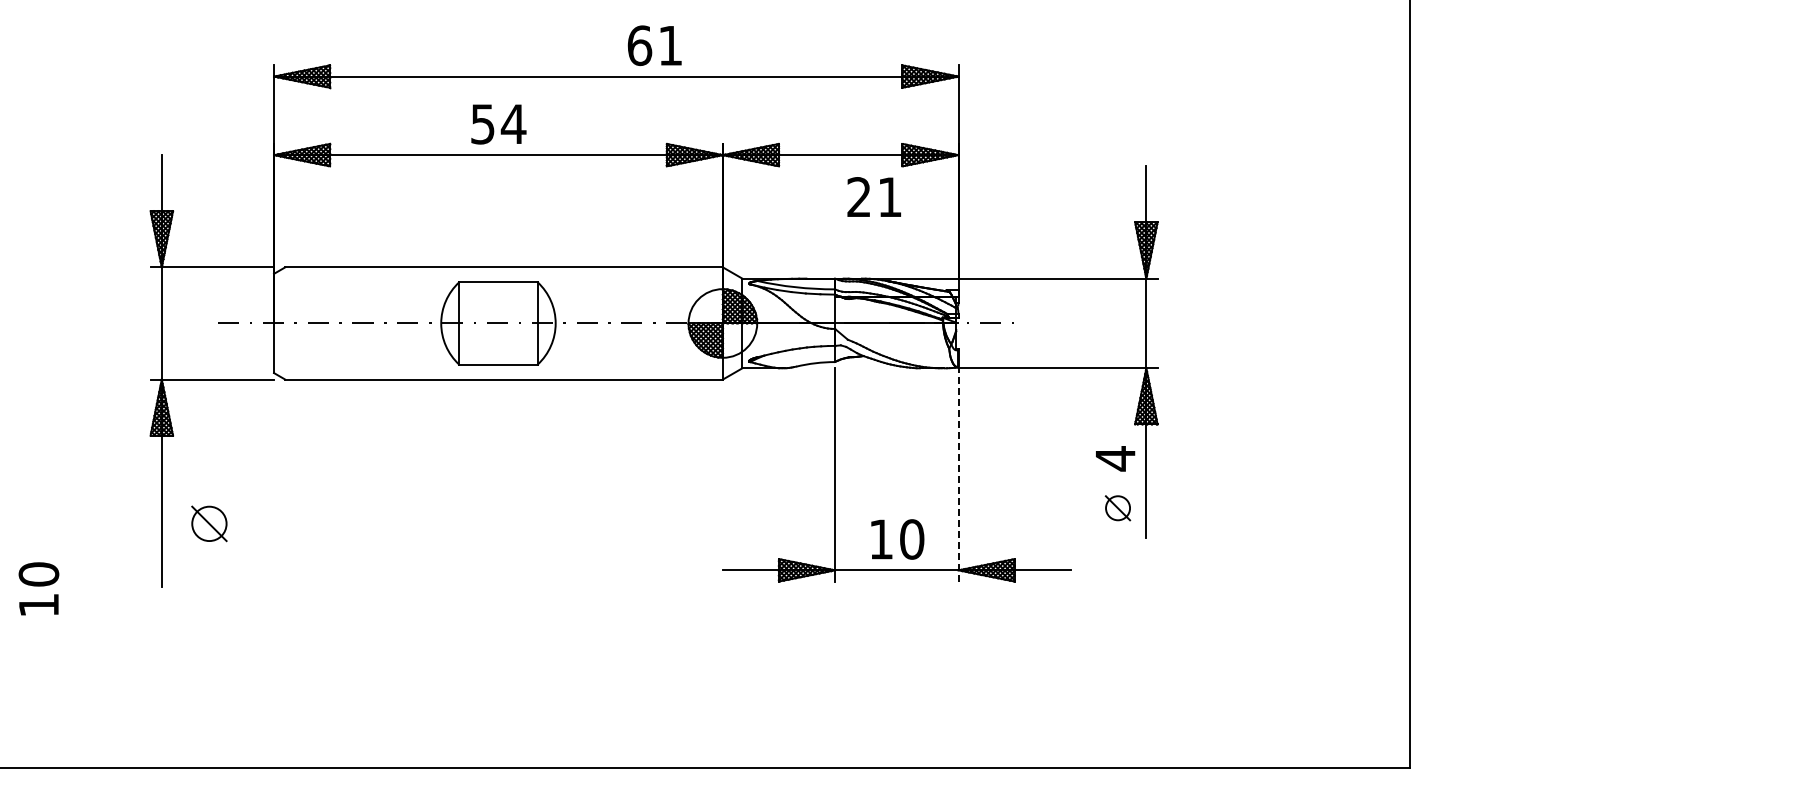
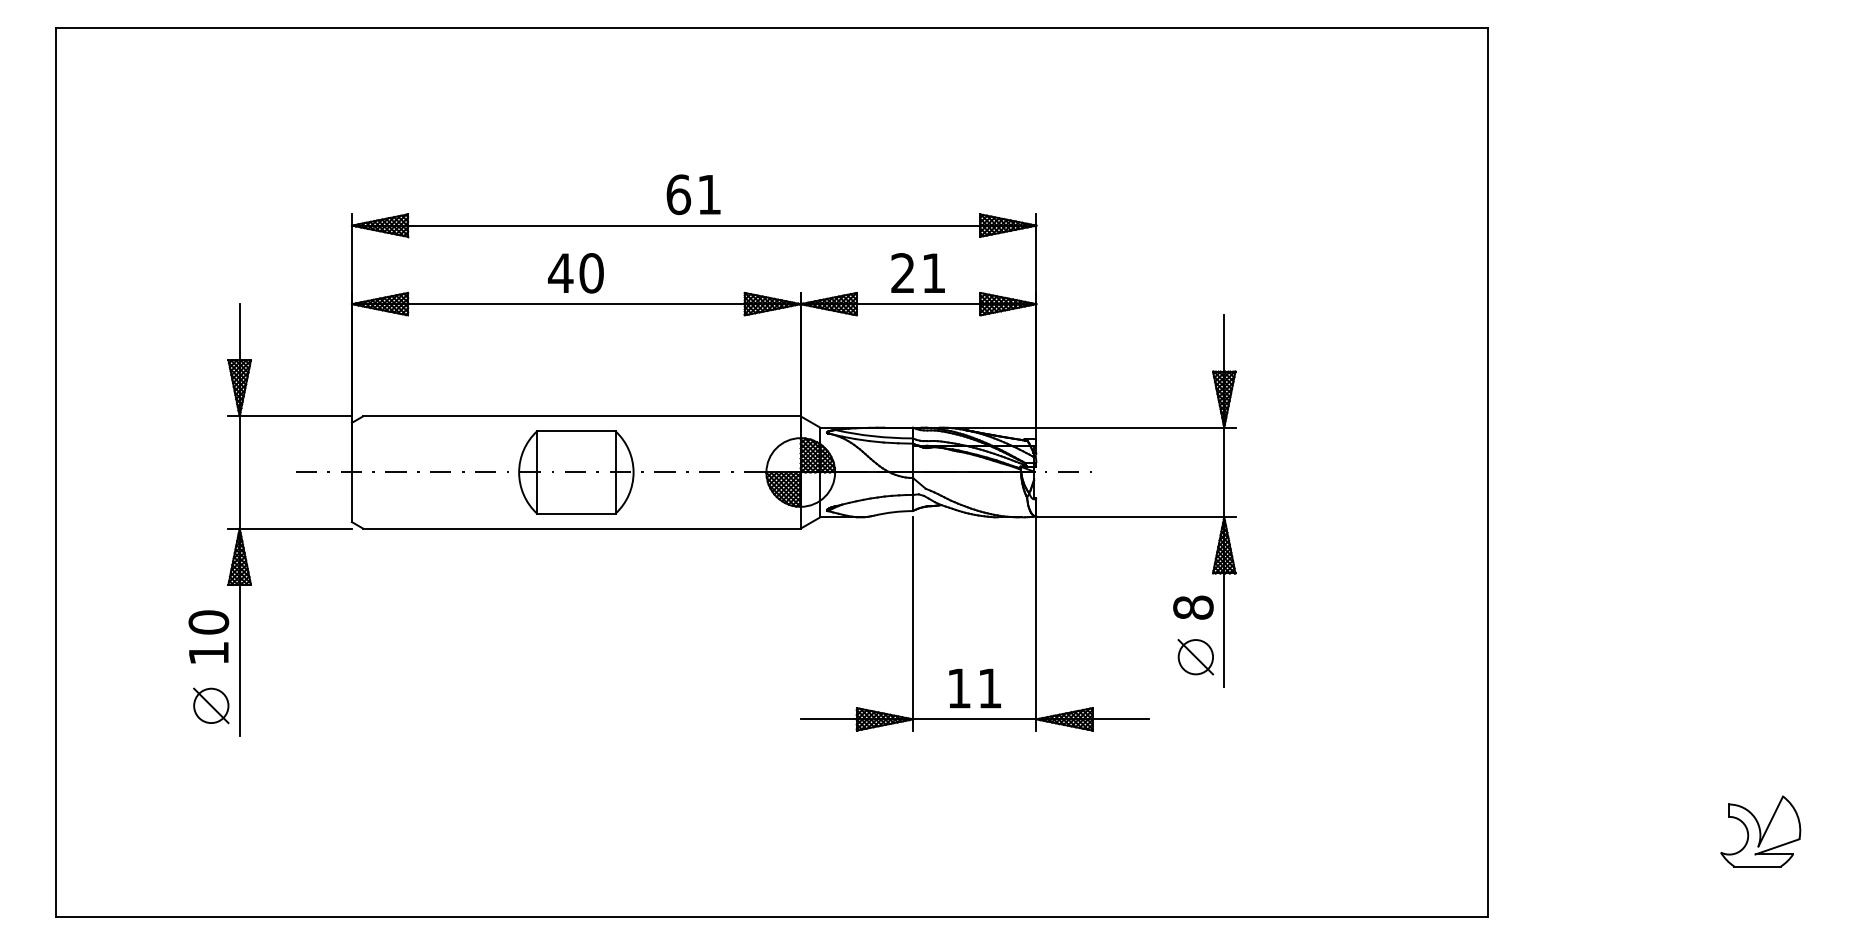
text: (654, 45) -> (693, 194), moved
text: (497, 124) -> (575, 273), 54 -> 40
text: (873, 196) -> (917, 272), moved
text: (1115, 458) -> (1193, 607), 4 -> 8
line: (958, 474) -> (1036, 623), dashed -> solid
part: (1117, 508) -> (1195, 657), size x1.43
part: (209, 523) -> (211, 705), moved
text: (912, 539) -> (990, 688), 10 -> 11
text: (38, 588) -> (208, 636), moved
part: (1682, 682) -> (1760, 831), added

